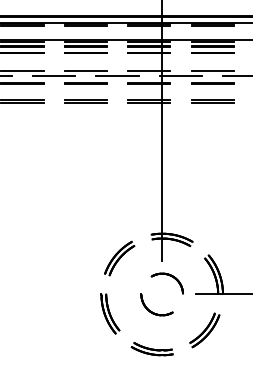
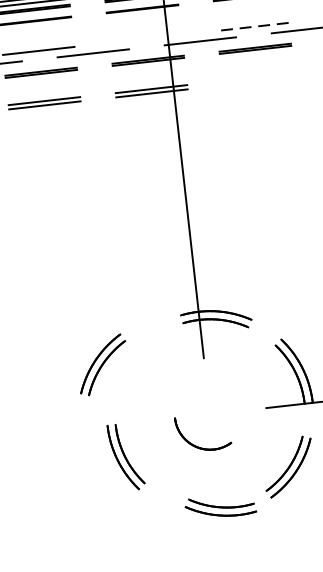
line: (149, 70) -> (146, 38), removed
line: (212, 70) -> (252, 26), solid -> dashed
line: (212, 100) -> (258, 77), removed
part: (119, 258) -> (102, 364), moved
part: (169, 276) -> (219, 382), removed
part: (151, 349) -> (219, 507), moved

